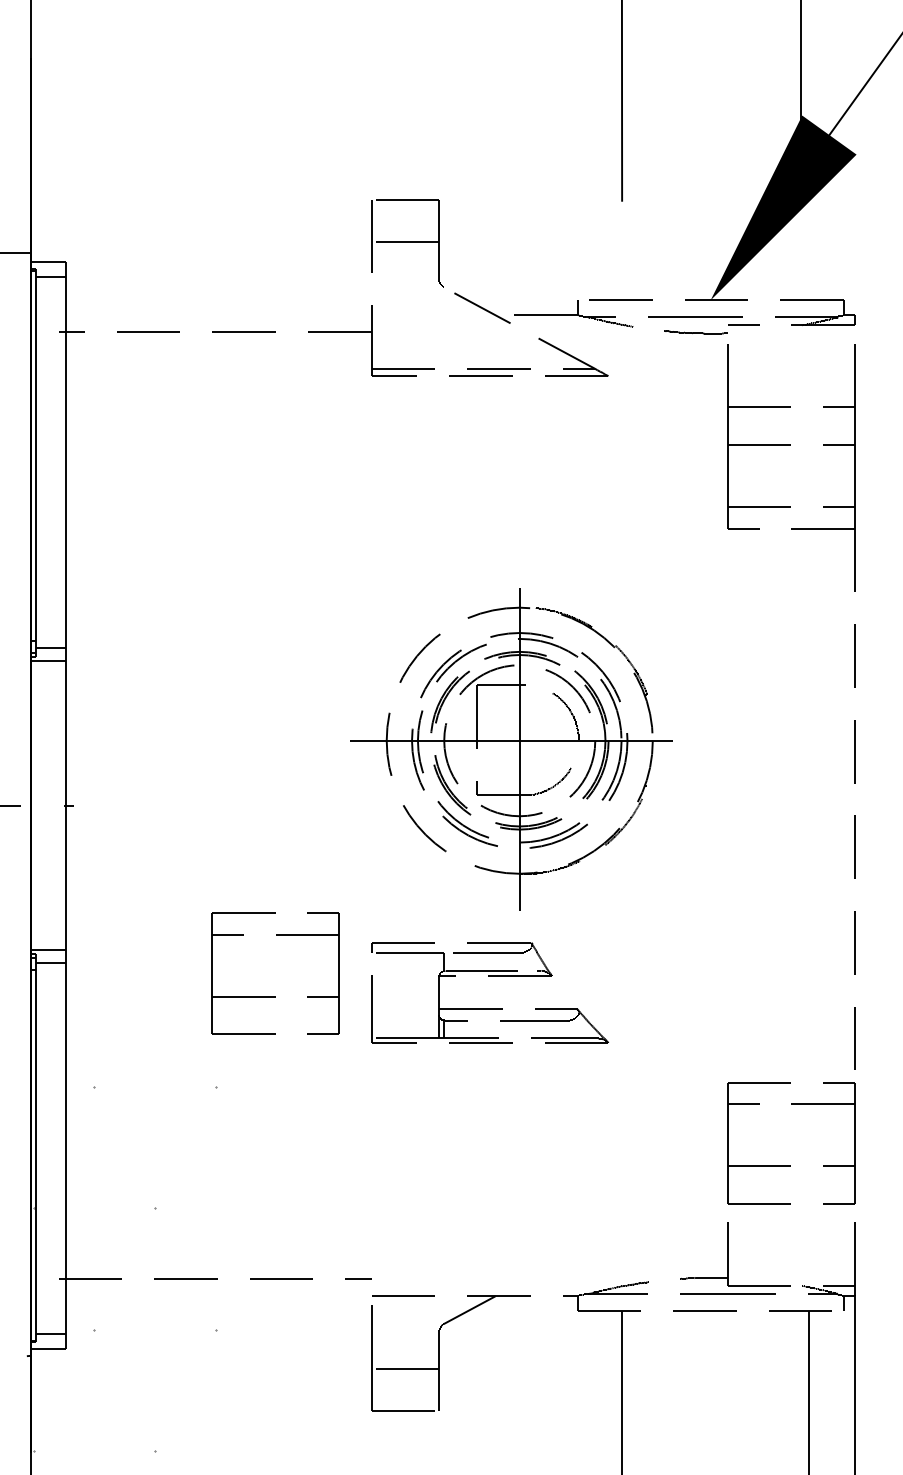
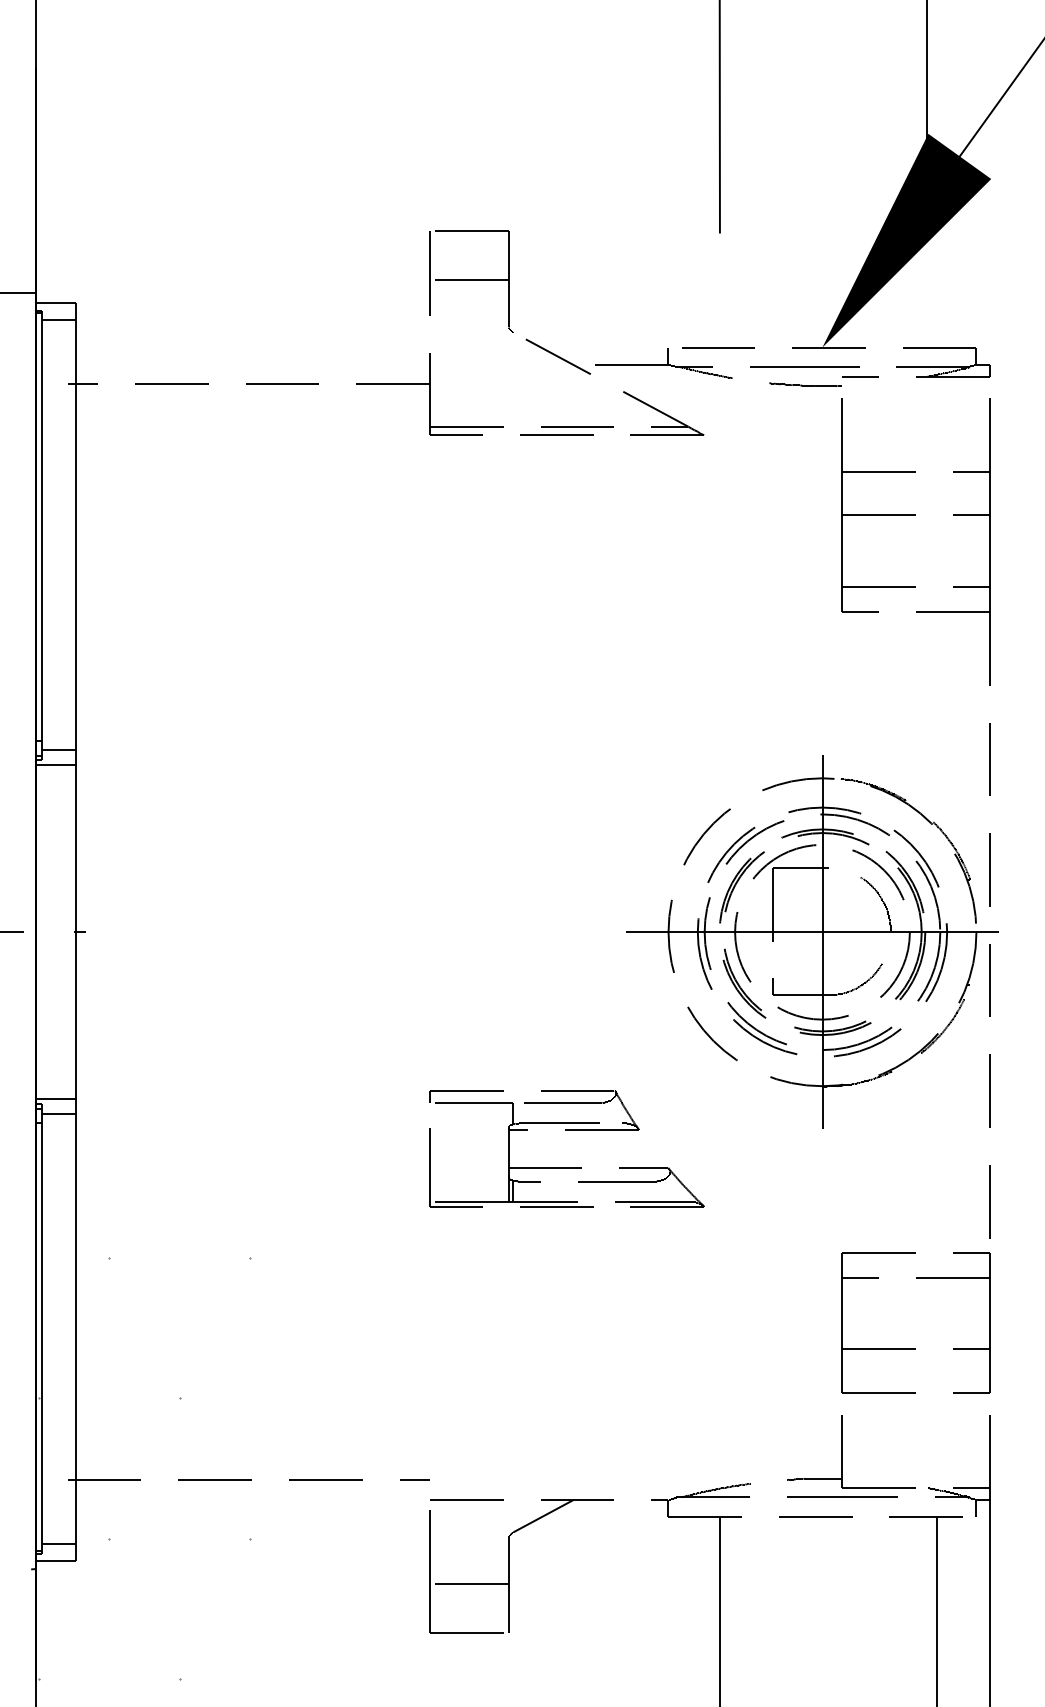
part: (511, 740) -> (812, 932), moved
part: (275, 995) -> (318, 1152), removed

